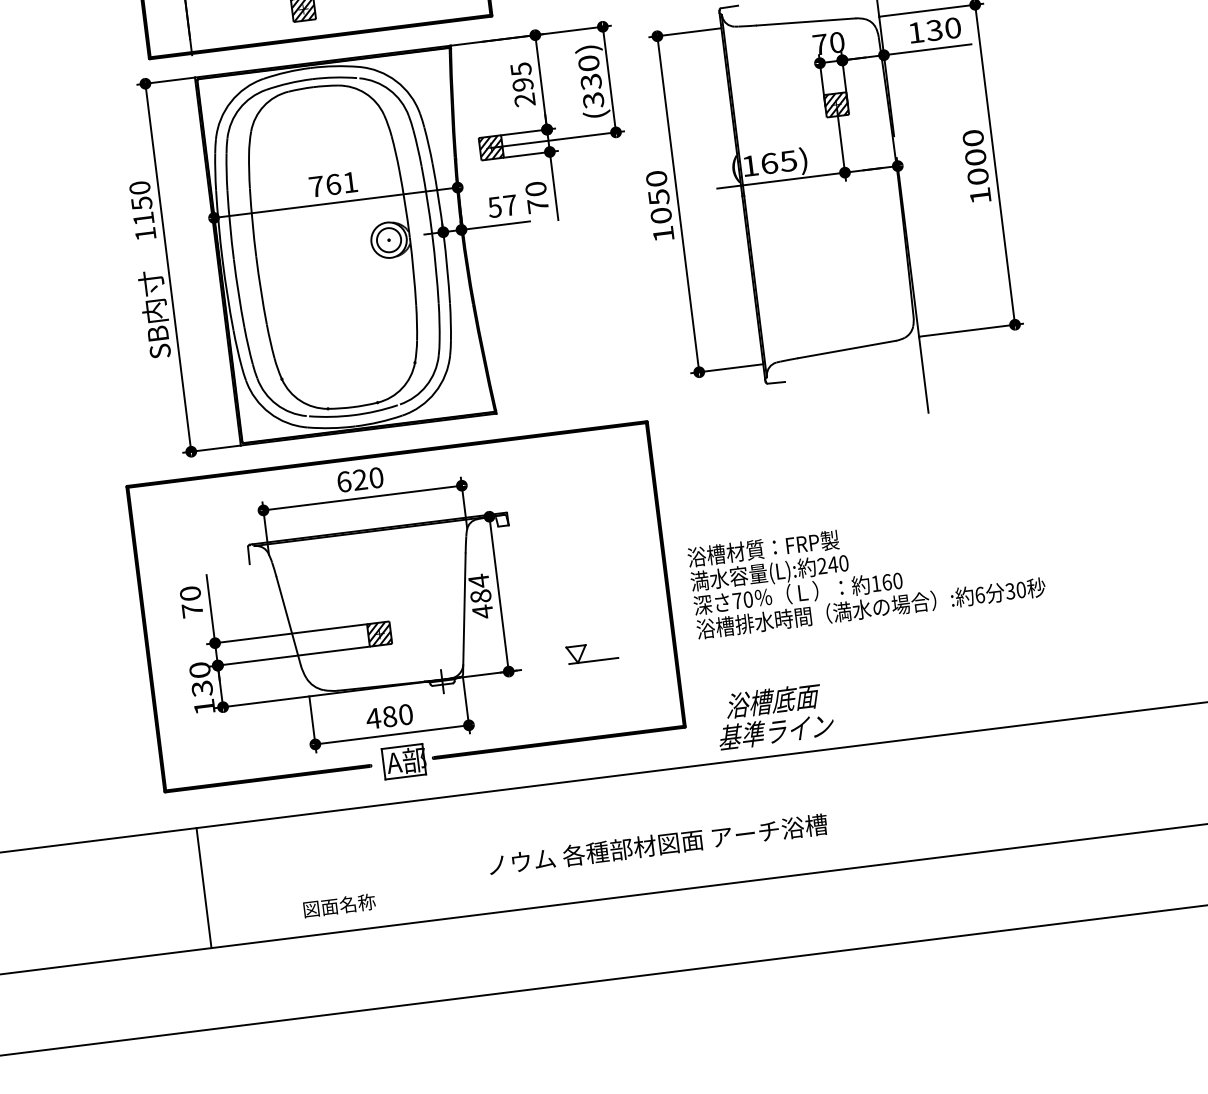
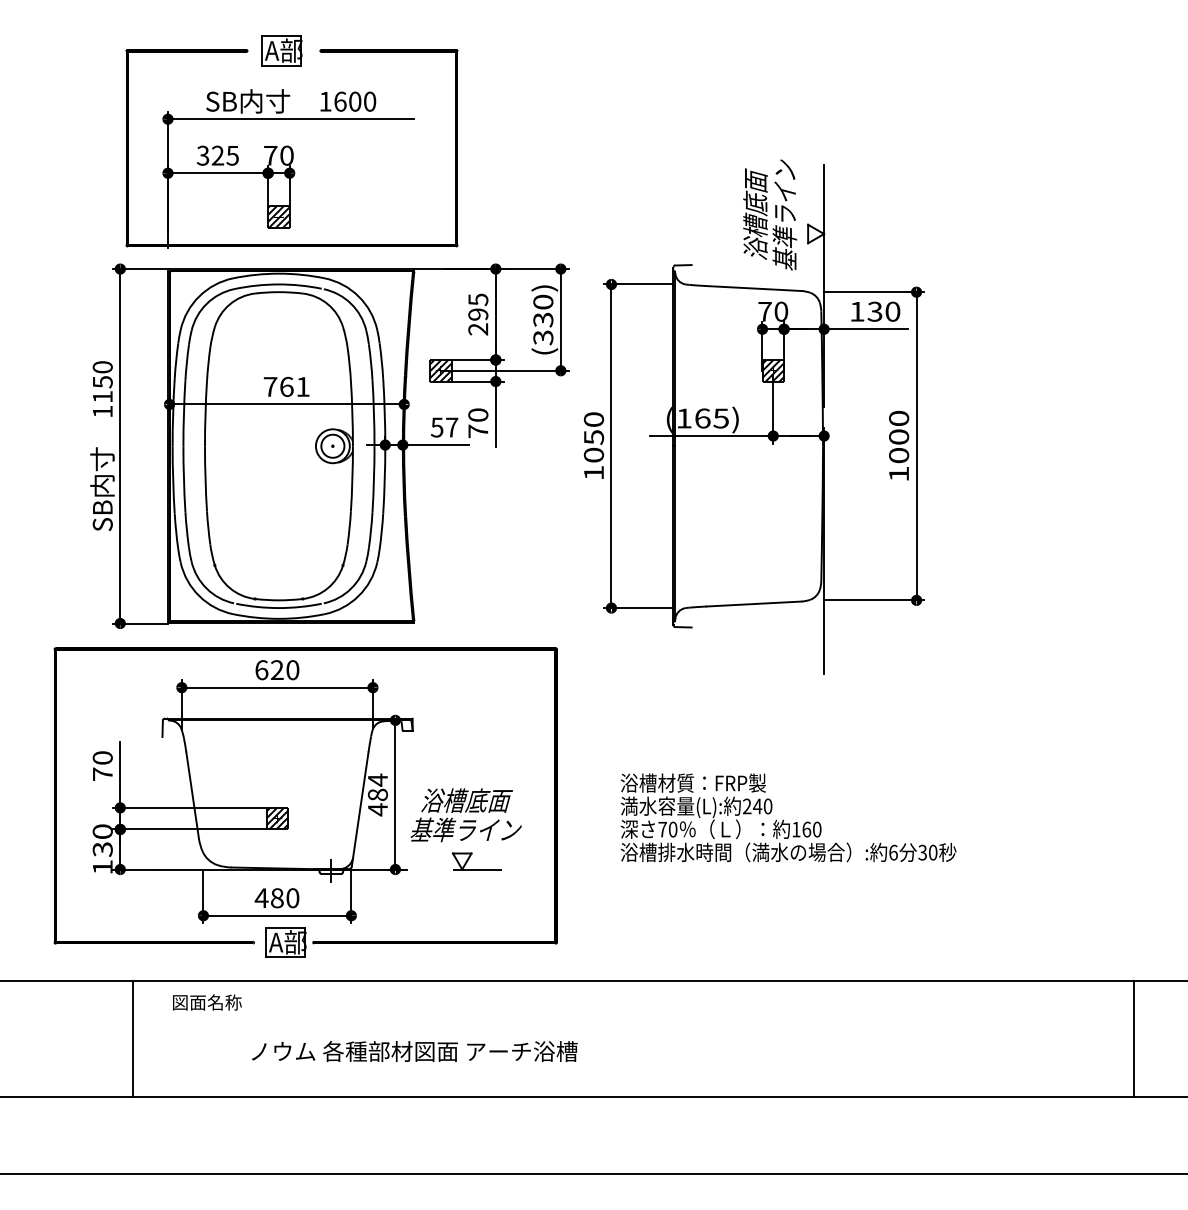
text: (866, 572) -> (788, 817), moved
text: (773, 716) -> (465, 815), moved
text: (657, 844) -> (414, 1051), moved
line: (203, 887) -> (132, 1038), moved
text: (339, 905) -> (207, 1002), moved

